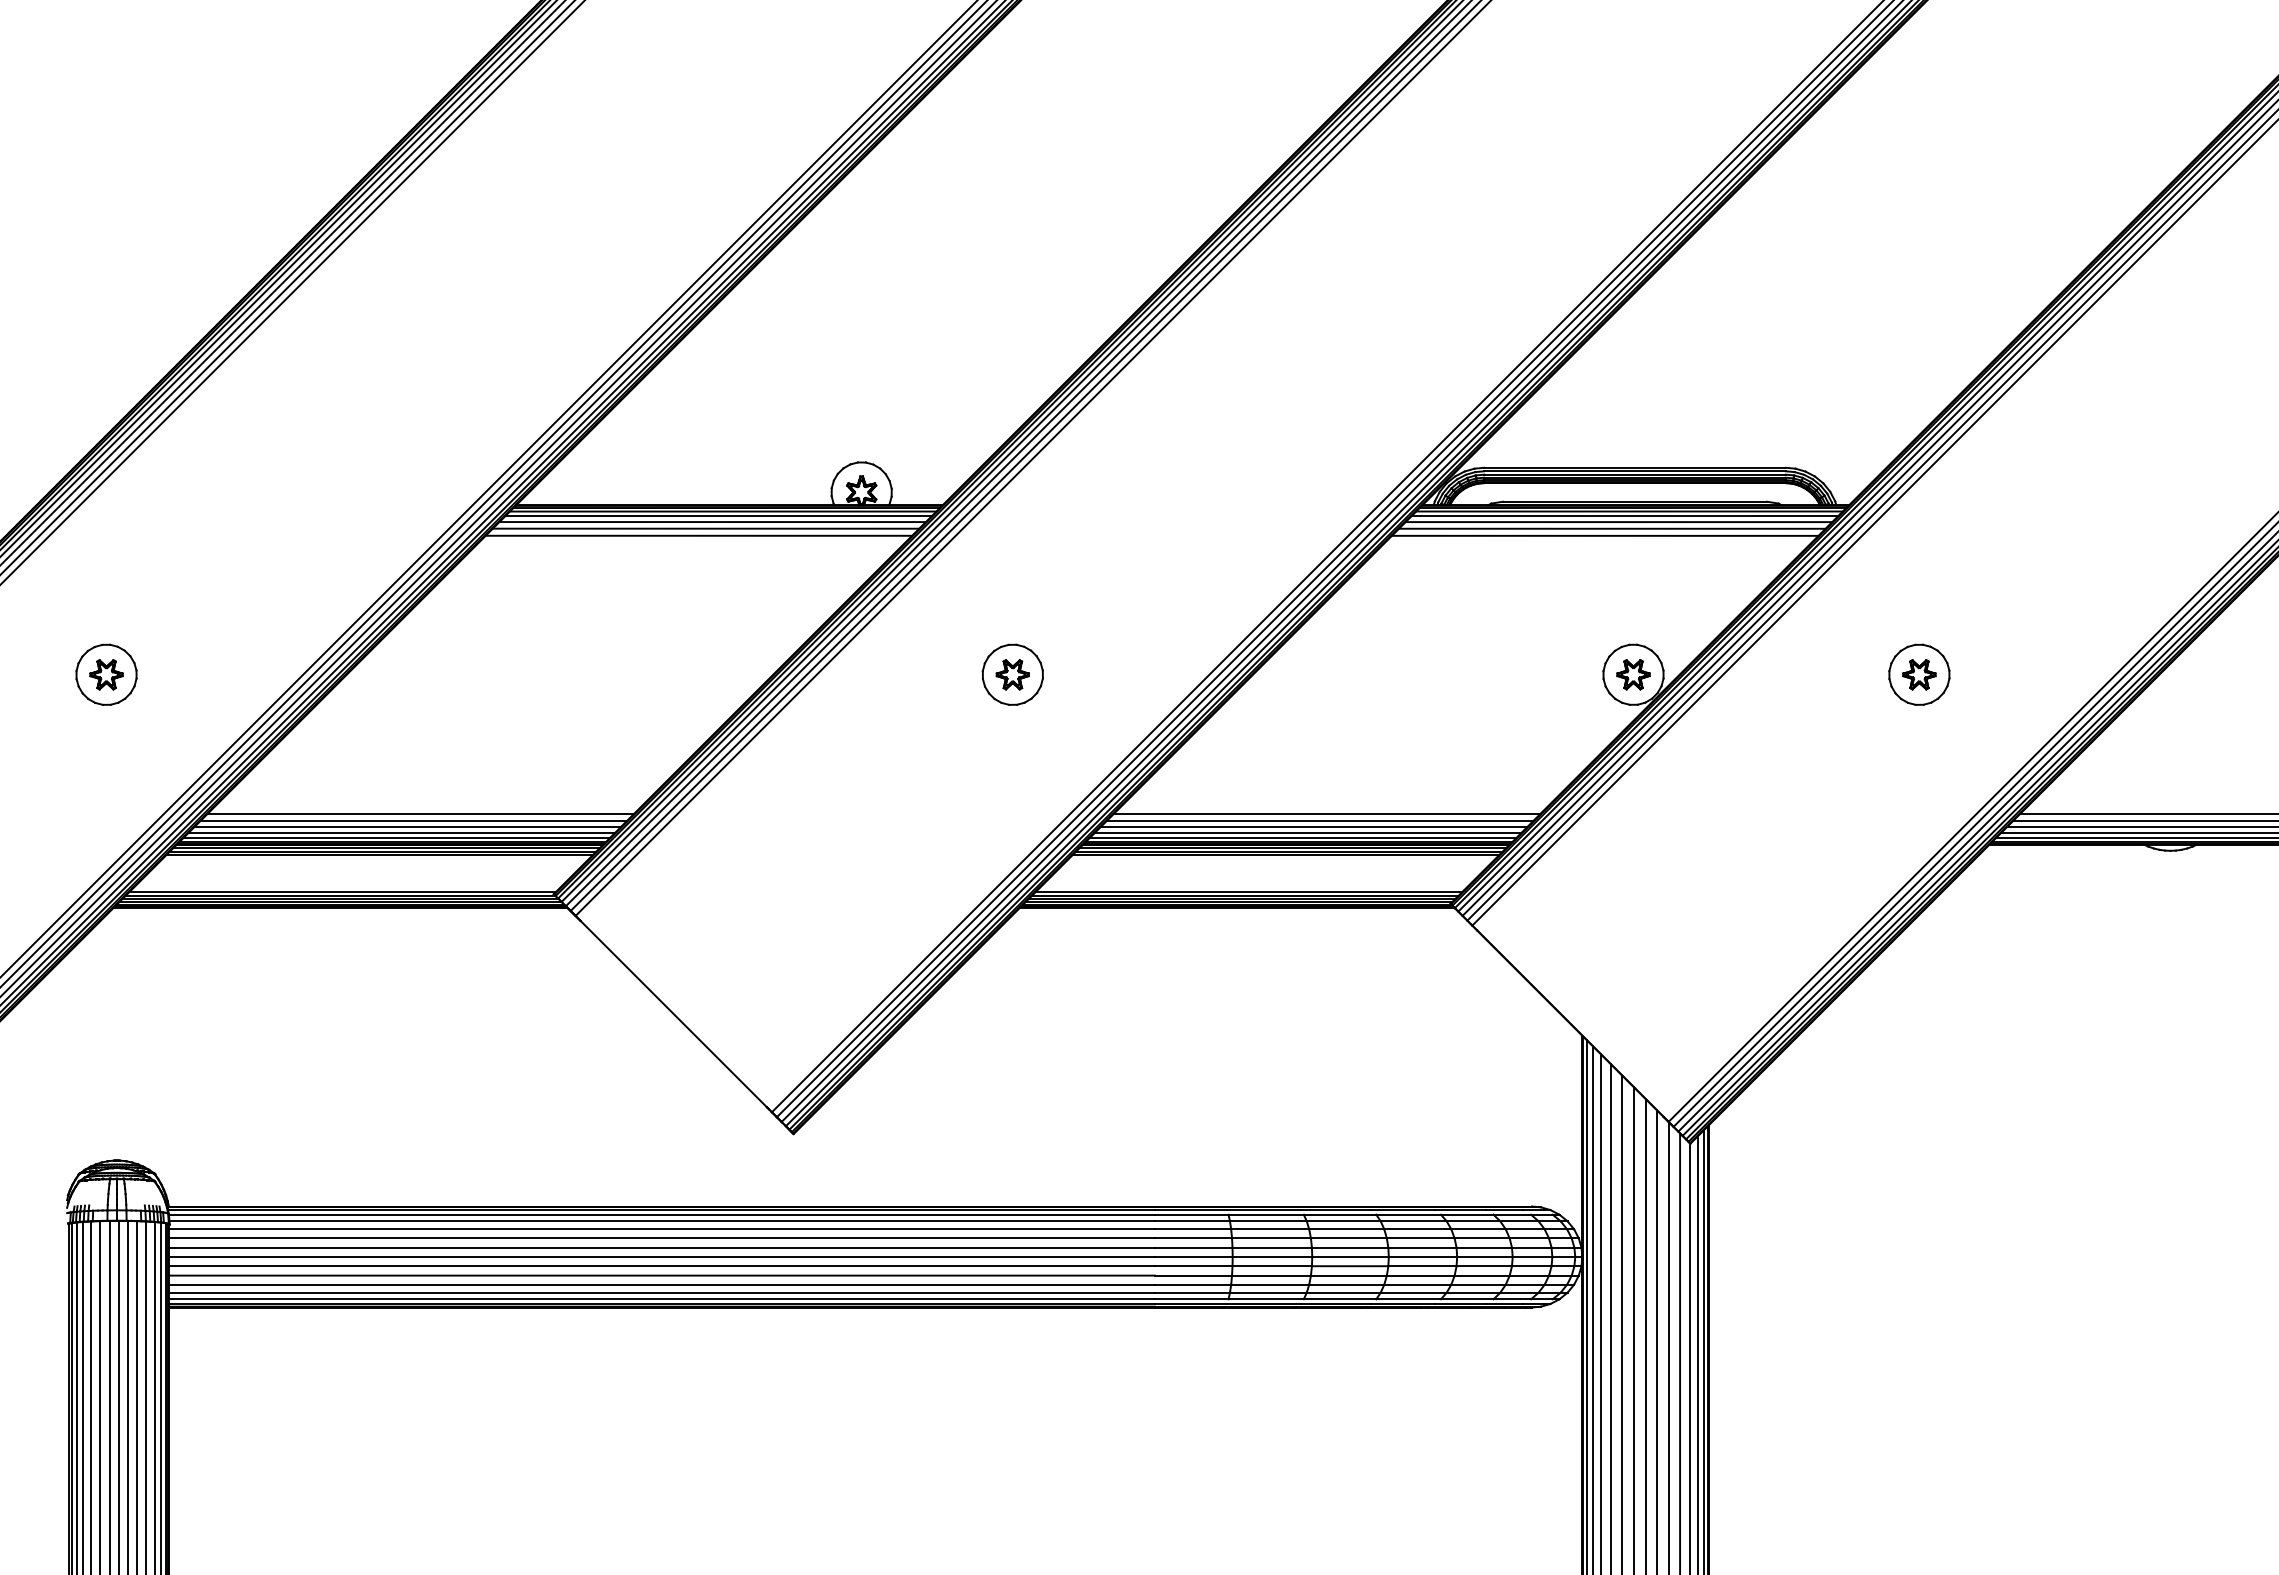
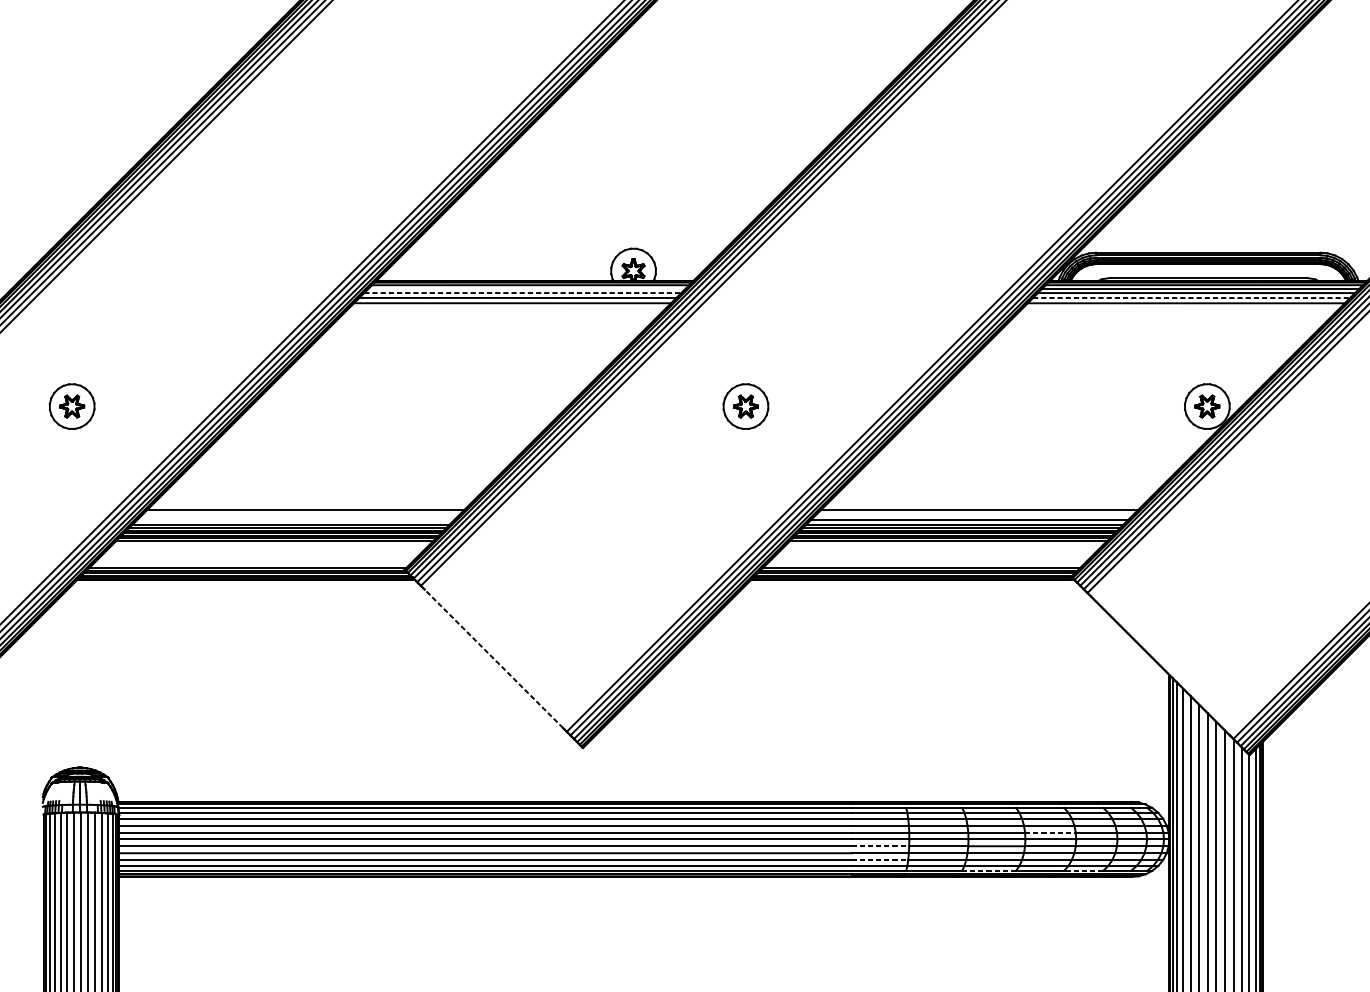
line: (718, 516) -> (527, 288), removed
line: (713, 522) -> (523, 293), solid -> dashed
line: (1612, 528) -> (1191, 297), solid -> dashed
line: (413, 820) -> (300, 514), removed
line: (1320, 820) -> (974, 514), removed
line: (407, 827) -> (295, 520), removed
line: (673, 1014) -> (493, 659), solid -> dashed
line: (1422, 1247) -> (1050, 832), solid -> dashed
line: (1193, 1266) -> (880, 846), solid -> dashed
line: (1193, 1284) -> (880, 859), solid -> dashed
line: (1339, 1299) -> (988, 870), solid -> dashed
line: (1466, 1299) -> (1083, 870), solid -> dashed

